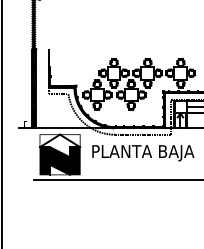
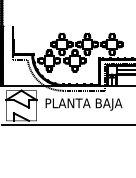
fill: (59, 160) -> (21, 110), removed

